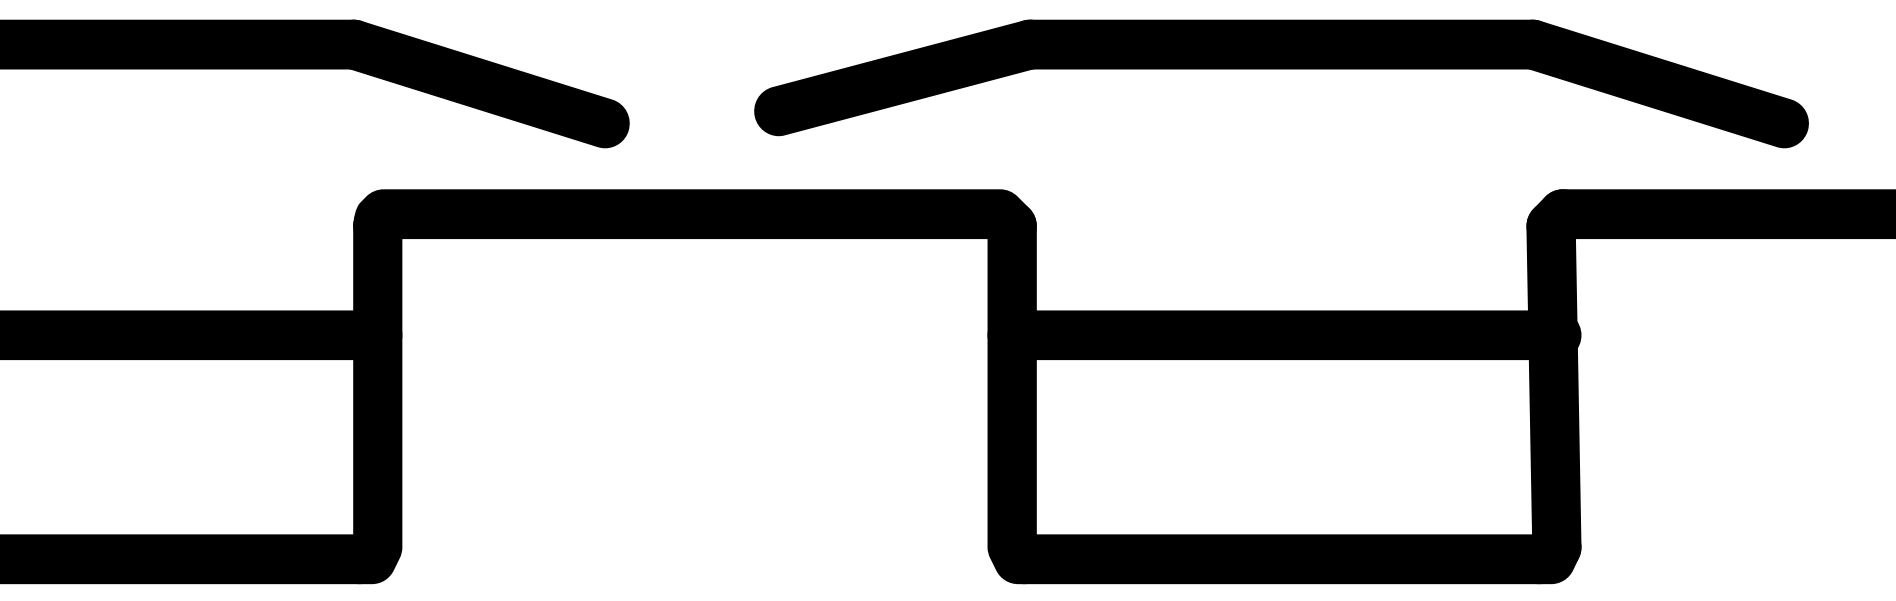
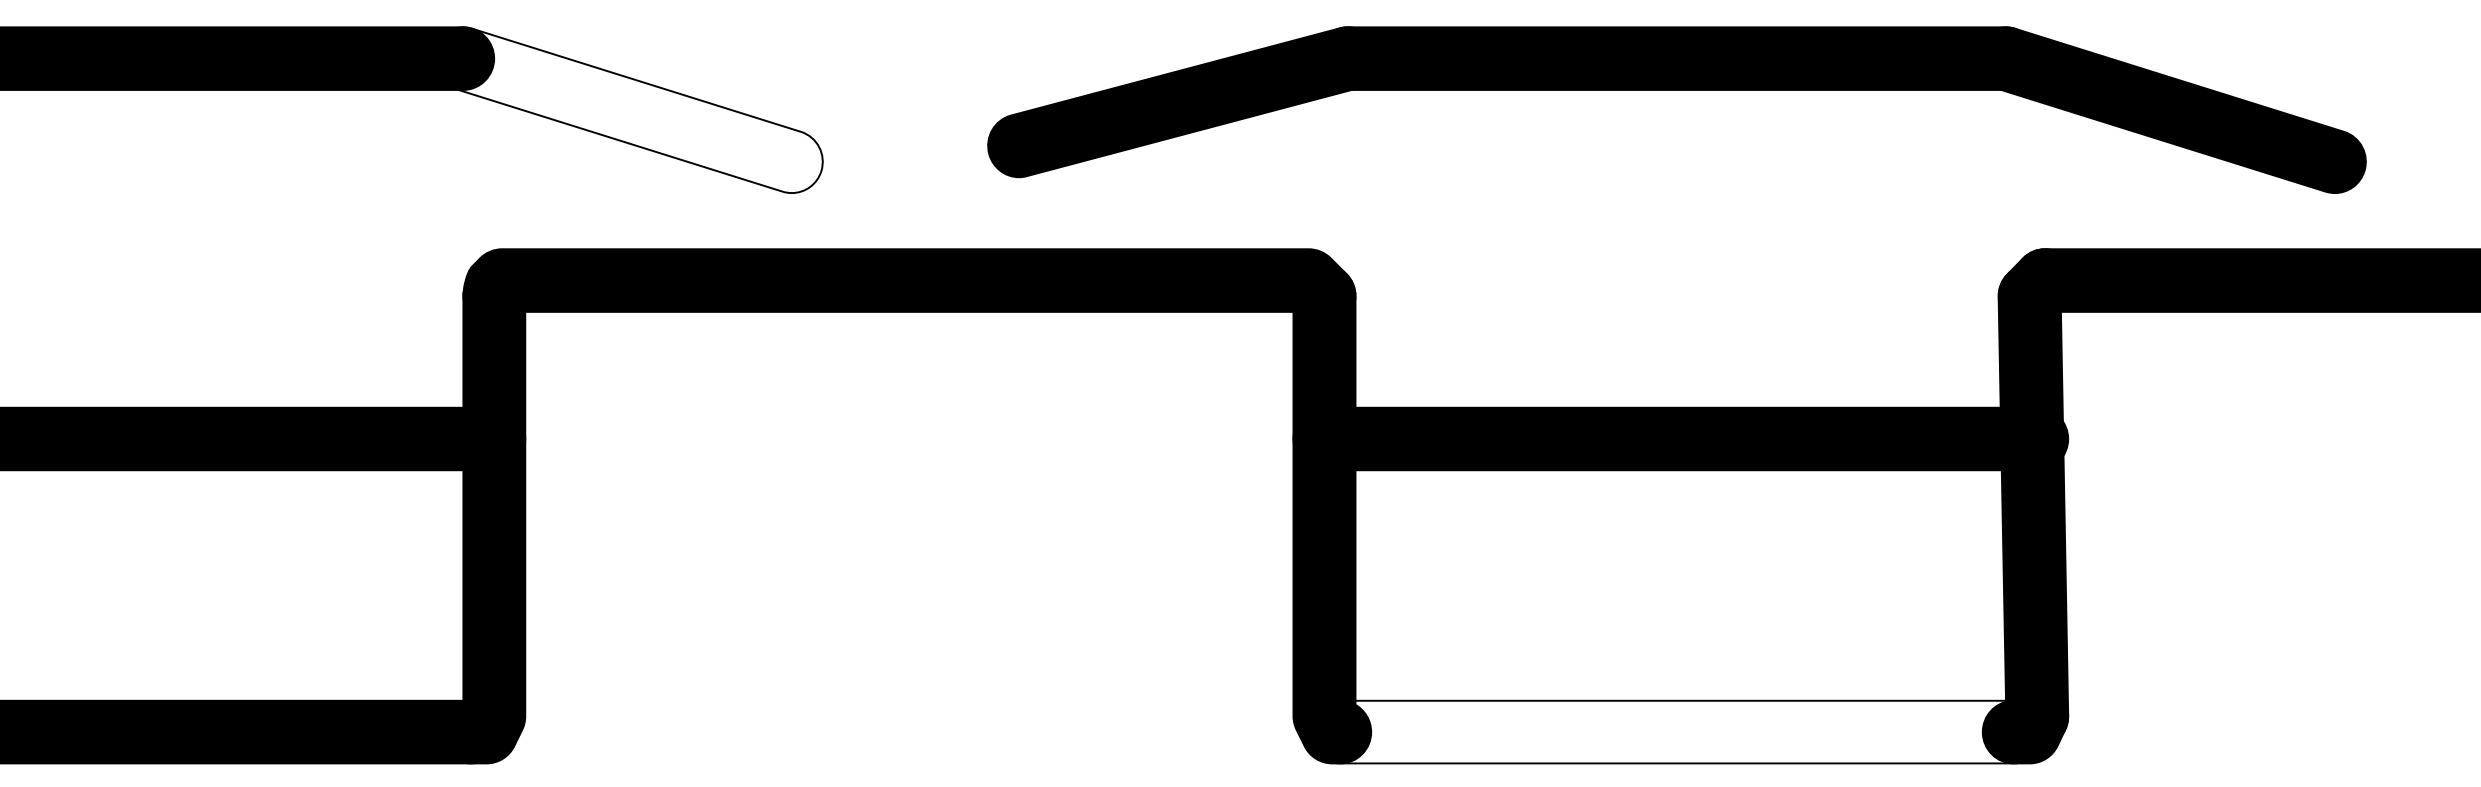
fill: (479, 84) -> (627, 110), removed
fill: (1281, 558) -> (1676, 731), removed

